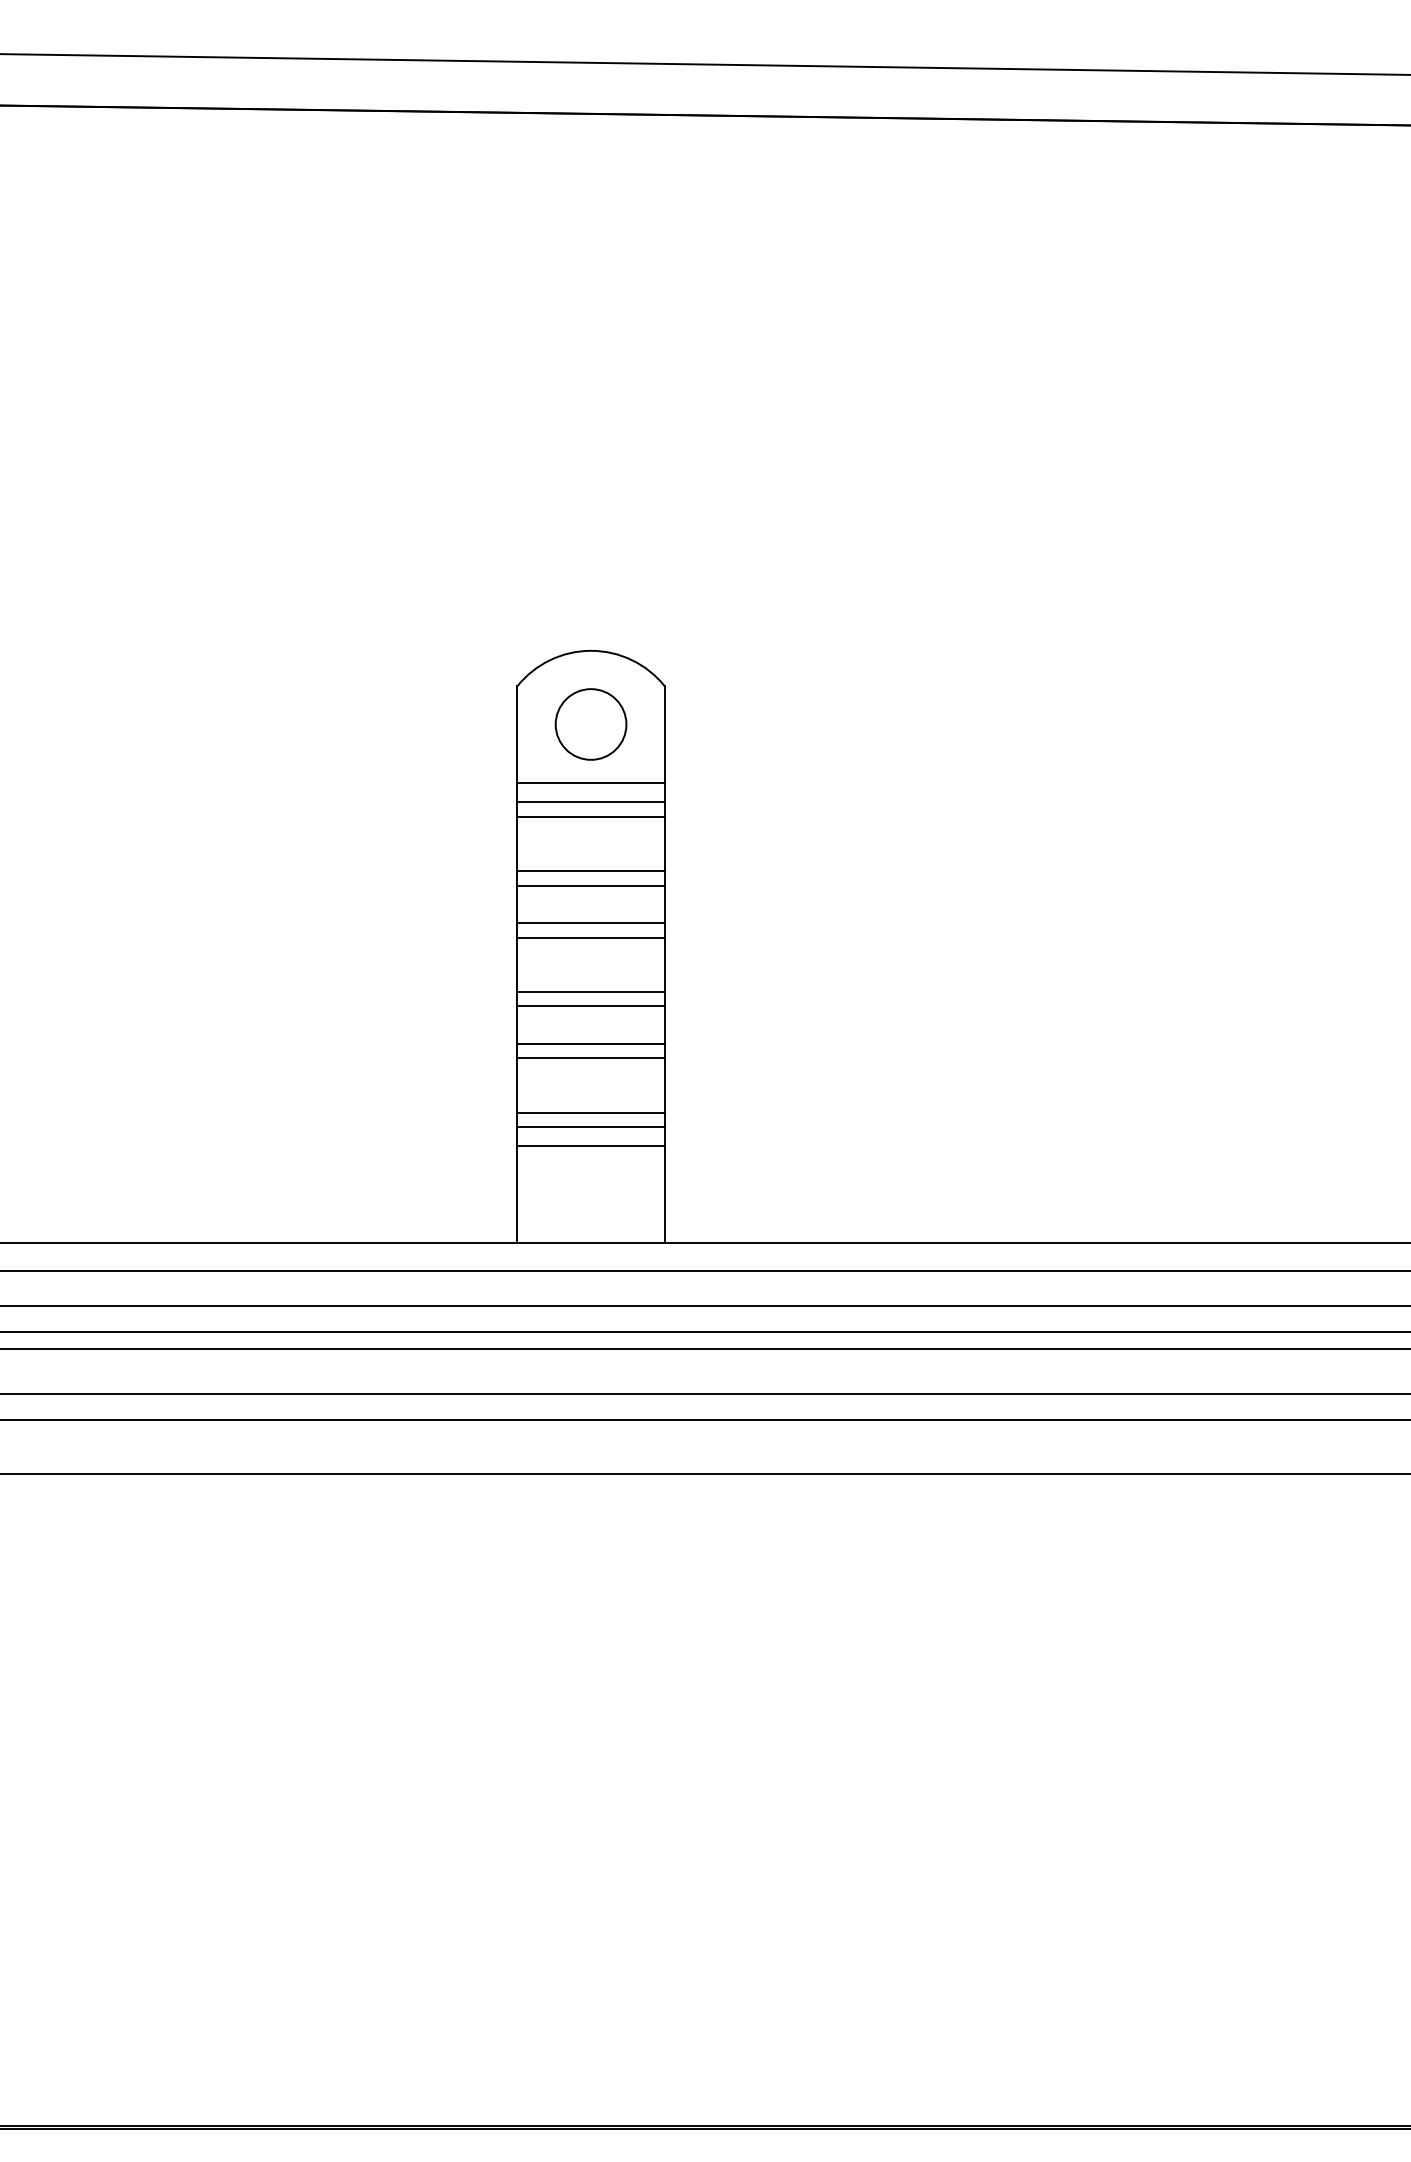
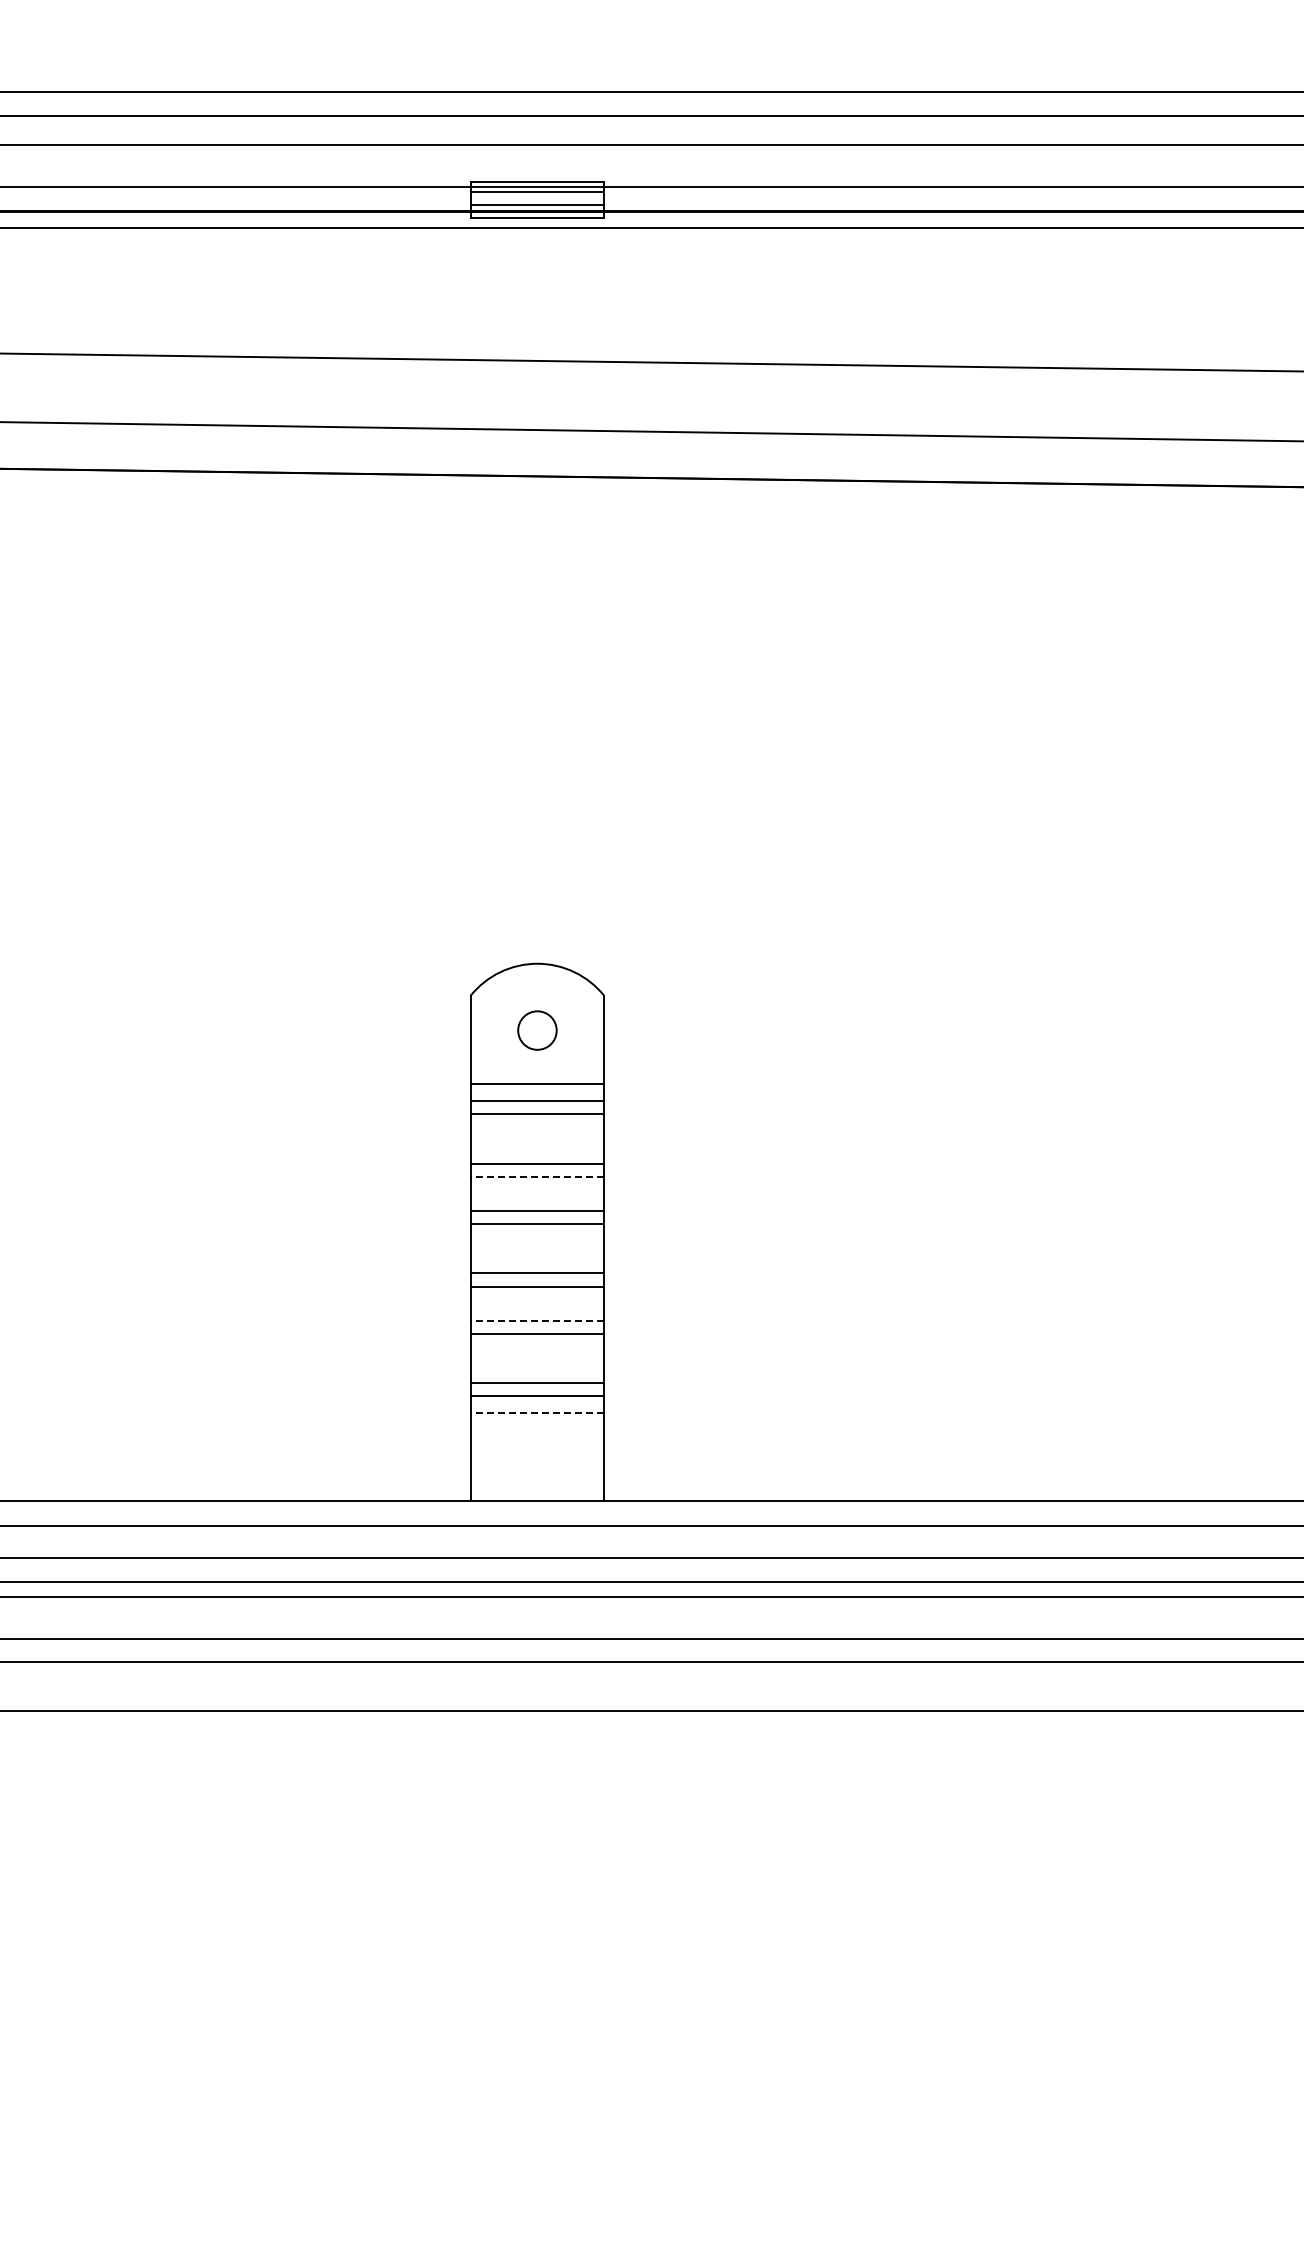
circle: (591, 724) -> (537, 1030), size x0.6
line: (591, 885) -> (537, 1176), solid -> dashed
line: (591, 1043) -> (537, 1320), solid -> dashed
line: (591, 1146) -> (537, 1413), solid -> dashed

